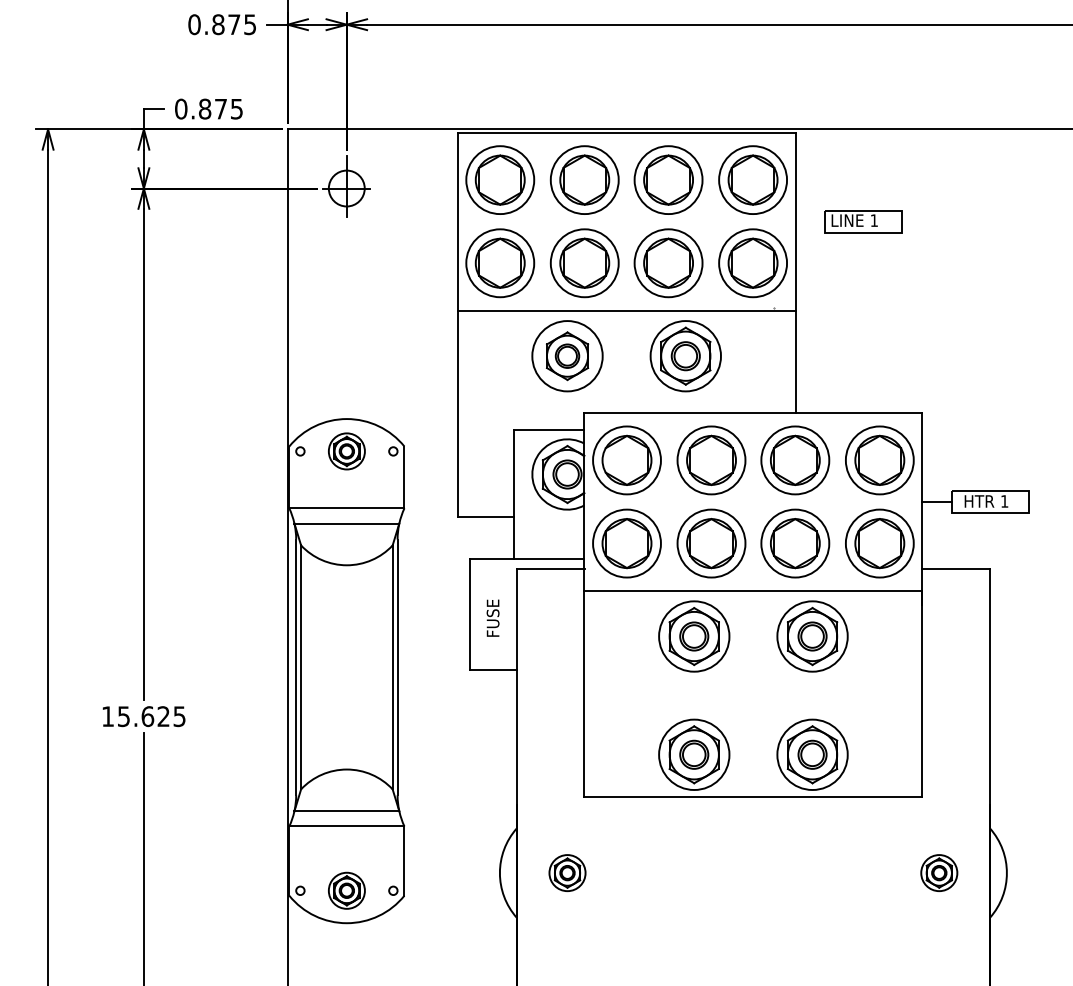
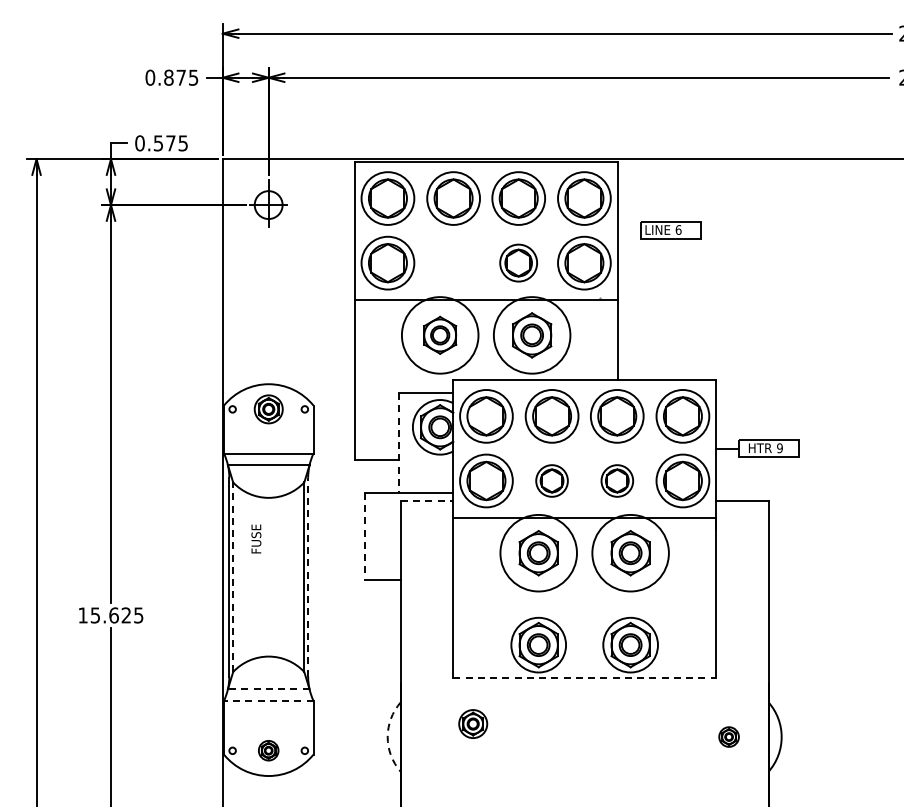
text: (205, 109) -> (158, 143), 0.875 -> 0.575
text: (874, 219) -> (678, 229), 1 -> 6
part: (584, 262) -> (453, 262), removed
part: (668, 262) -> (518, 262), size x0.7
circle: (566, 356) -> (439, 335), size x1.4
circle: (684, 356) -> (531, 335), size x1.4
line: (513, 495) -> (398, 443), solid -> dashed
text: (1004, 501) -> (779, 448), 1 -> 9
part: (710, 542) -> (551, 480), size x0.6
part: (795, 542) -> (617, 480), size x0.6
line: (551, 568) -> (427, 500), solid -> dashed
line: (470, 615) -> (364, 536), solid -> dashed
text: (493, 617) -> (256, 538), moved
circle: (693, 635) -> (538, 552), size x1.4
circle: (812, 635) -> (630, 552), size x1.4
line: (398, 666) -> (308, 576), solid -> dashed
line: (301, 667) -> (233, 577), solid -> dashed
line: (754, 796) -> (585, 677), solid -> dashed
line: (346, 811) -> (268, 689), solid -> dashed
line: (346, 826) -> (268, 700), solid -> dashed
part: (567, 872) -> (473, 723), moved
part: (938, 872) -> (728, 736), size x0.7
arc: (499, 873) -> (387, 737), solid -> dashed
part: (346, 890) -> (268, 750), size x0.7

